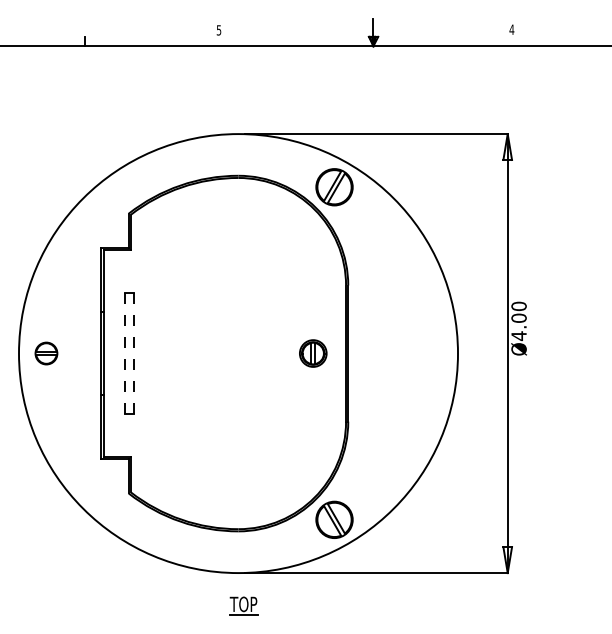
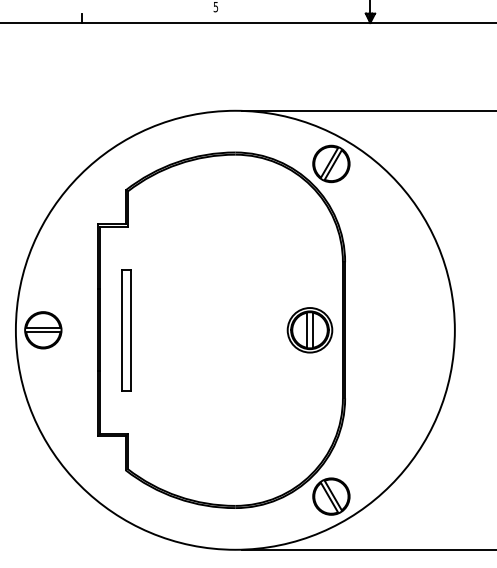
part: (46, 353) -> (43, 330), size x1.67
line: (125, 353) -> (122, 330), dashed -> solid
line: (133, 353) -> (130, 330), dashed -> solid
part: (313, 353) -> (310, 330), size x1.67

